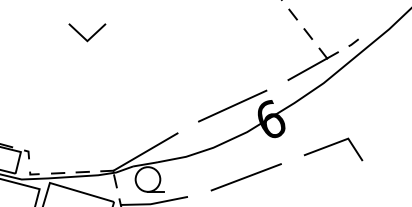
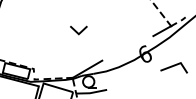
line: (84, 35) -> (77, 31), moved
line: (232, 106) -> (127, 48), removed
line: (245, 176) -> (133, 80), removed

